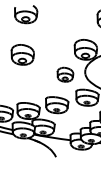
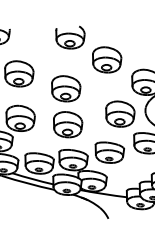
part: (55, 31) -> (107, 59), added
part: (65, 74) -> (120, 113), size x1.43
part: (24, 82) -> (68, 124), added

